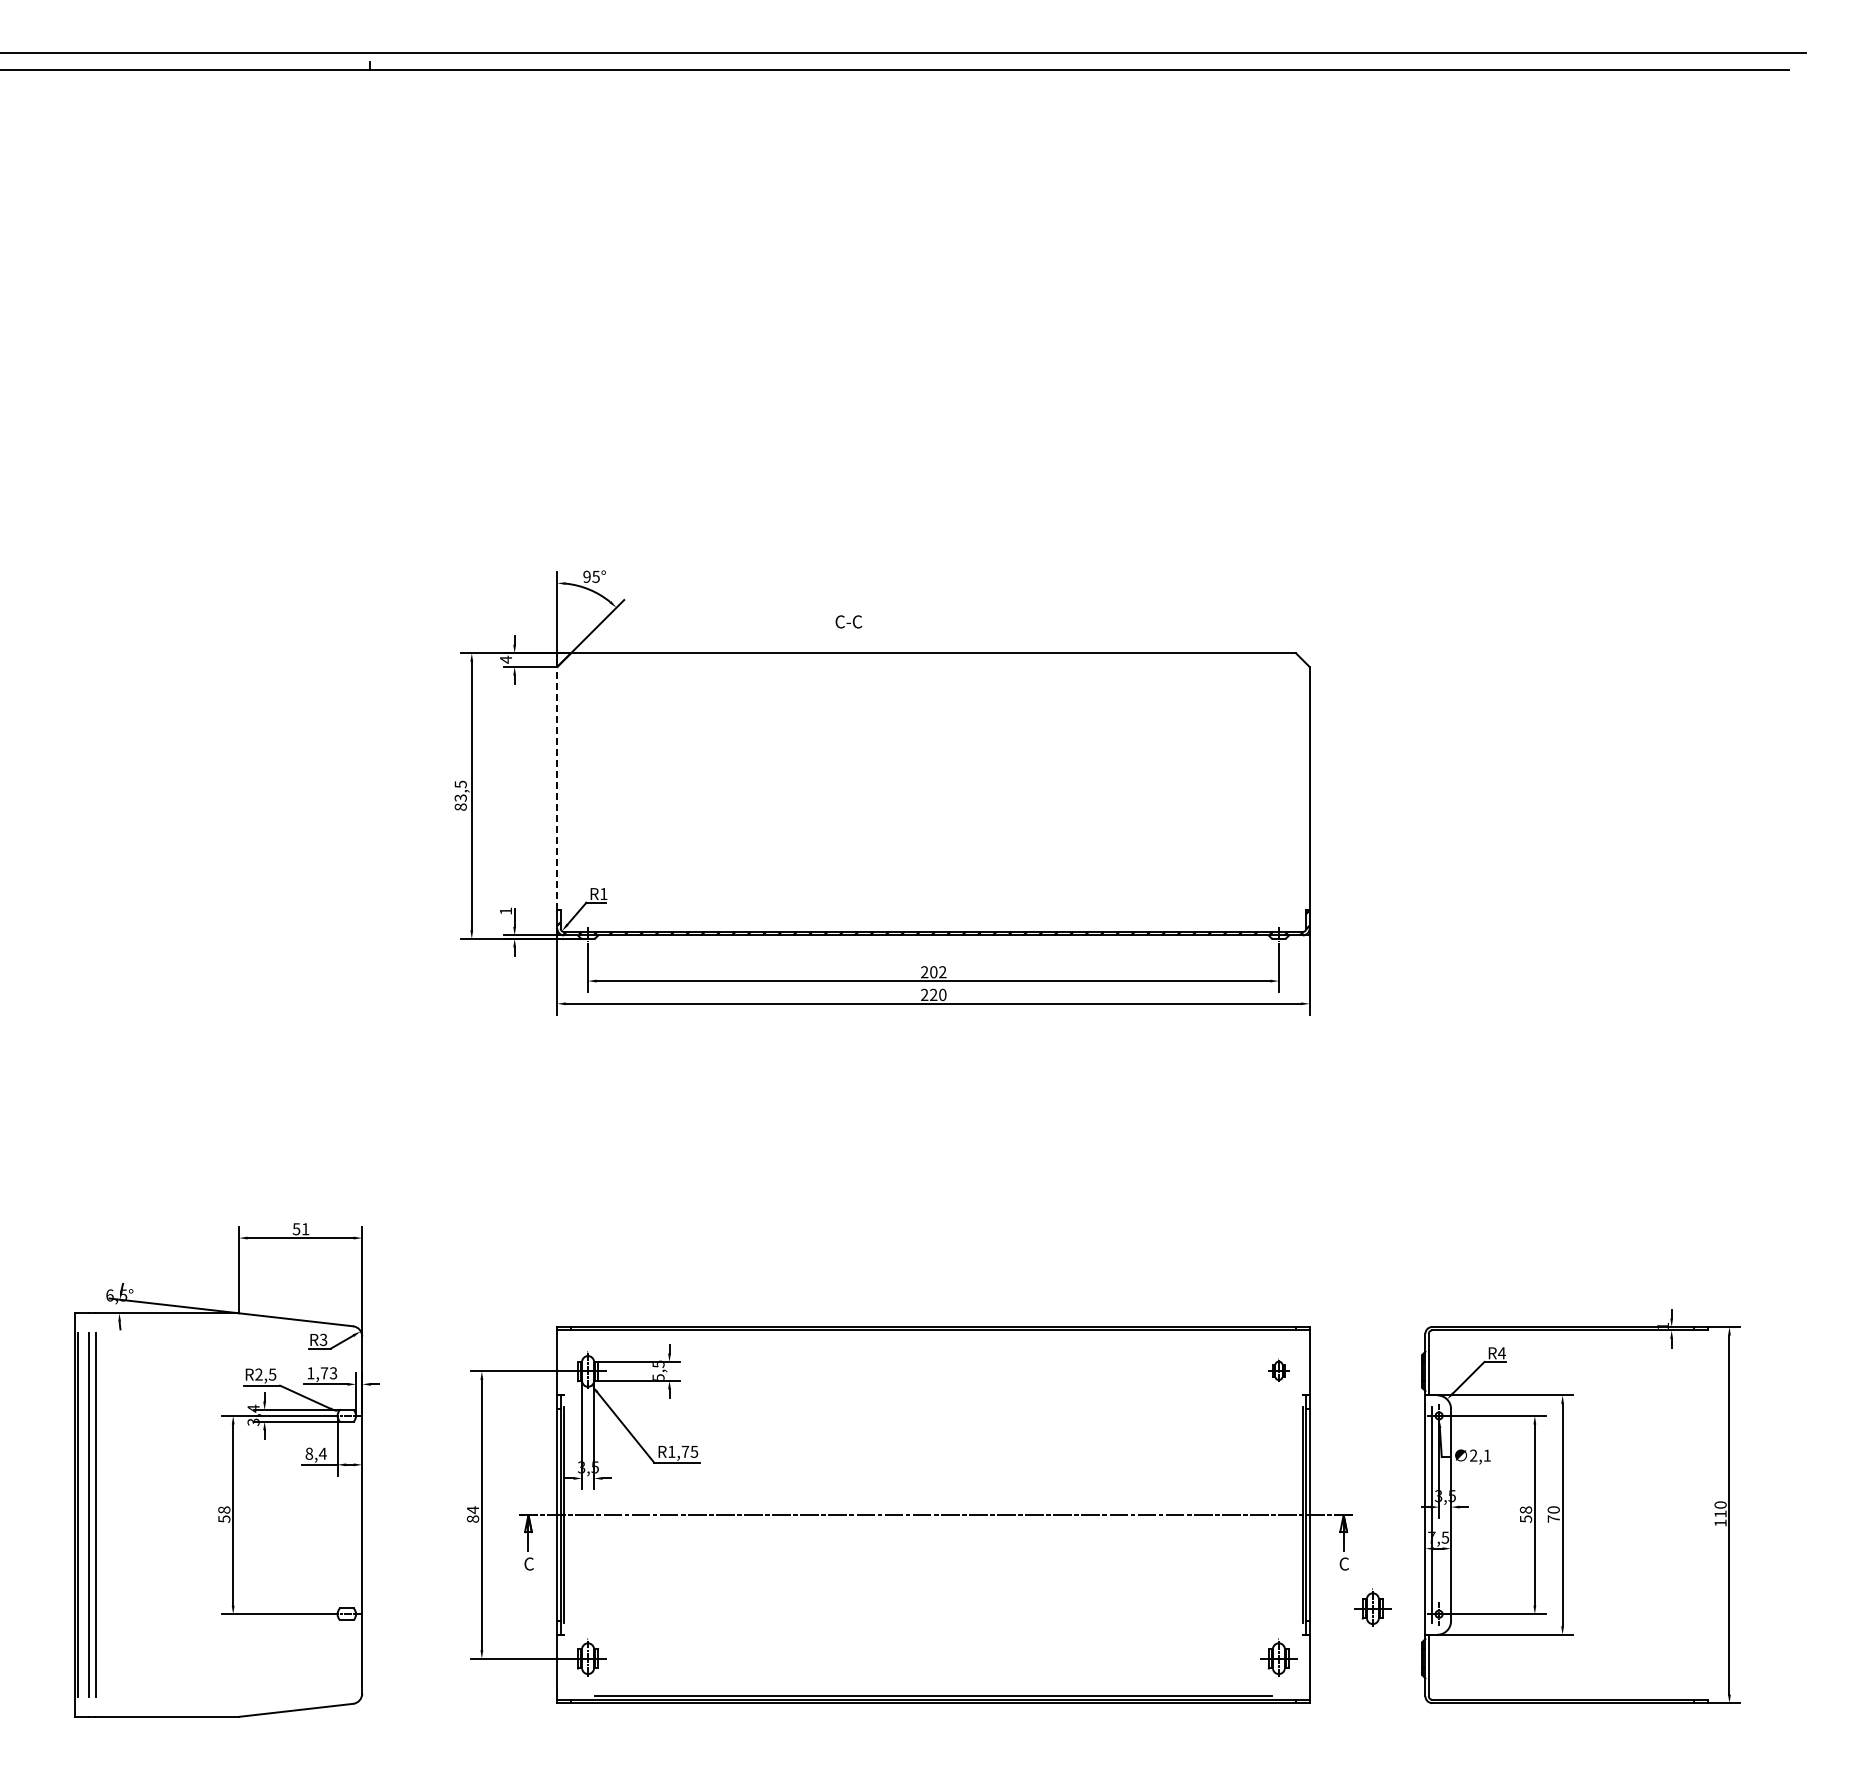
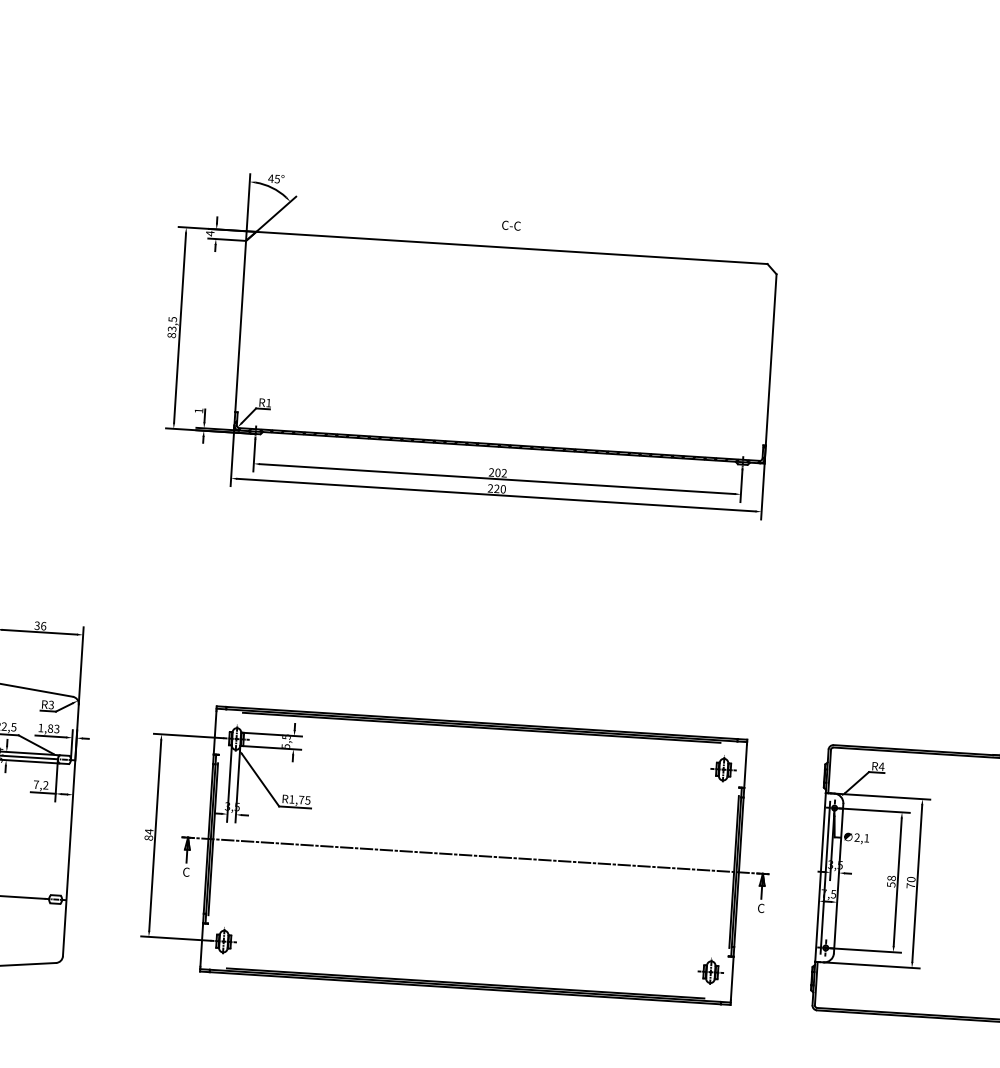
text: (586, 576) -> (270, 178), 95° -> 45°
text: (848, 621) -> (511, 225), moved
line: (557, 787) -> (240, 325), dashed -> solid
text: (301, 1229) -> (40, 626), 51 -> 36
line: (933, 1333) -> (481, 727), added
part: (1278, 1369) -> (723, 768), size x1.67
text: (324, 1373) -> (50, 728), 1,73 -> 1,83
text: (315, 1453) -> (40, 784), 8,4 -> 7,2
part: (1372, 1607) -> (779, 940), removed

